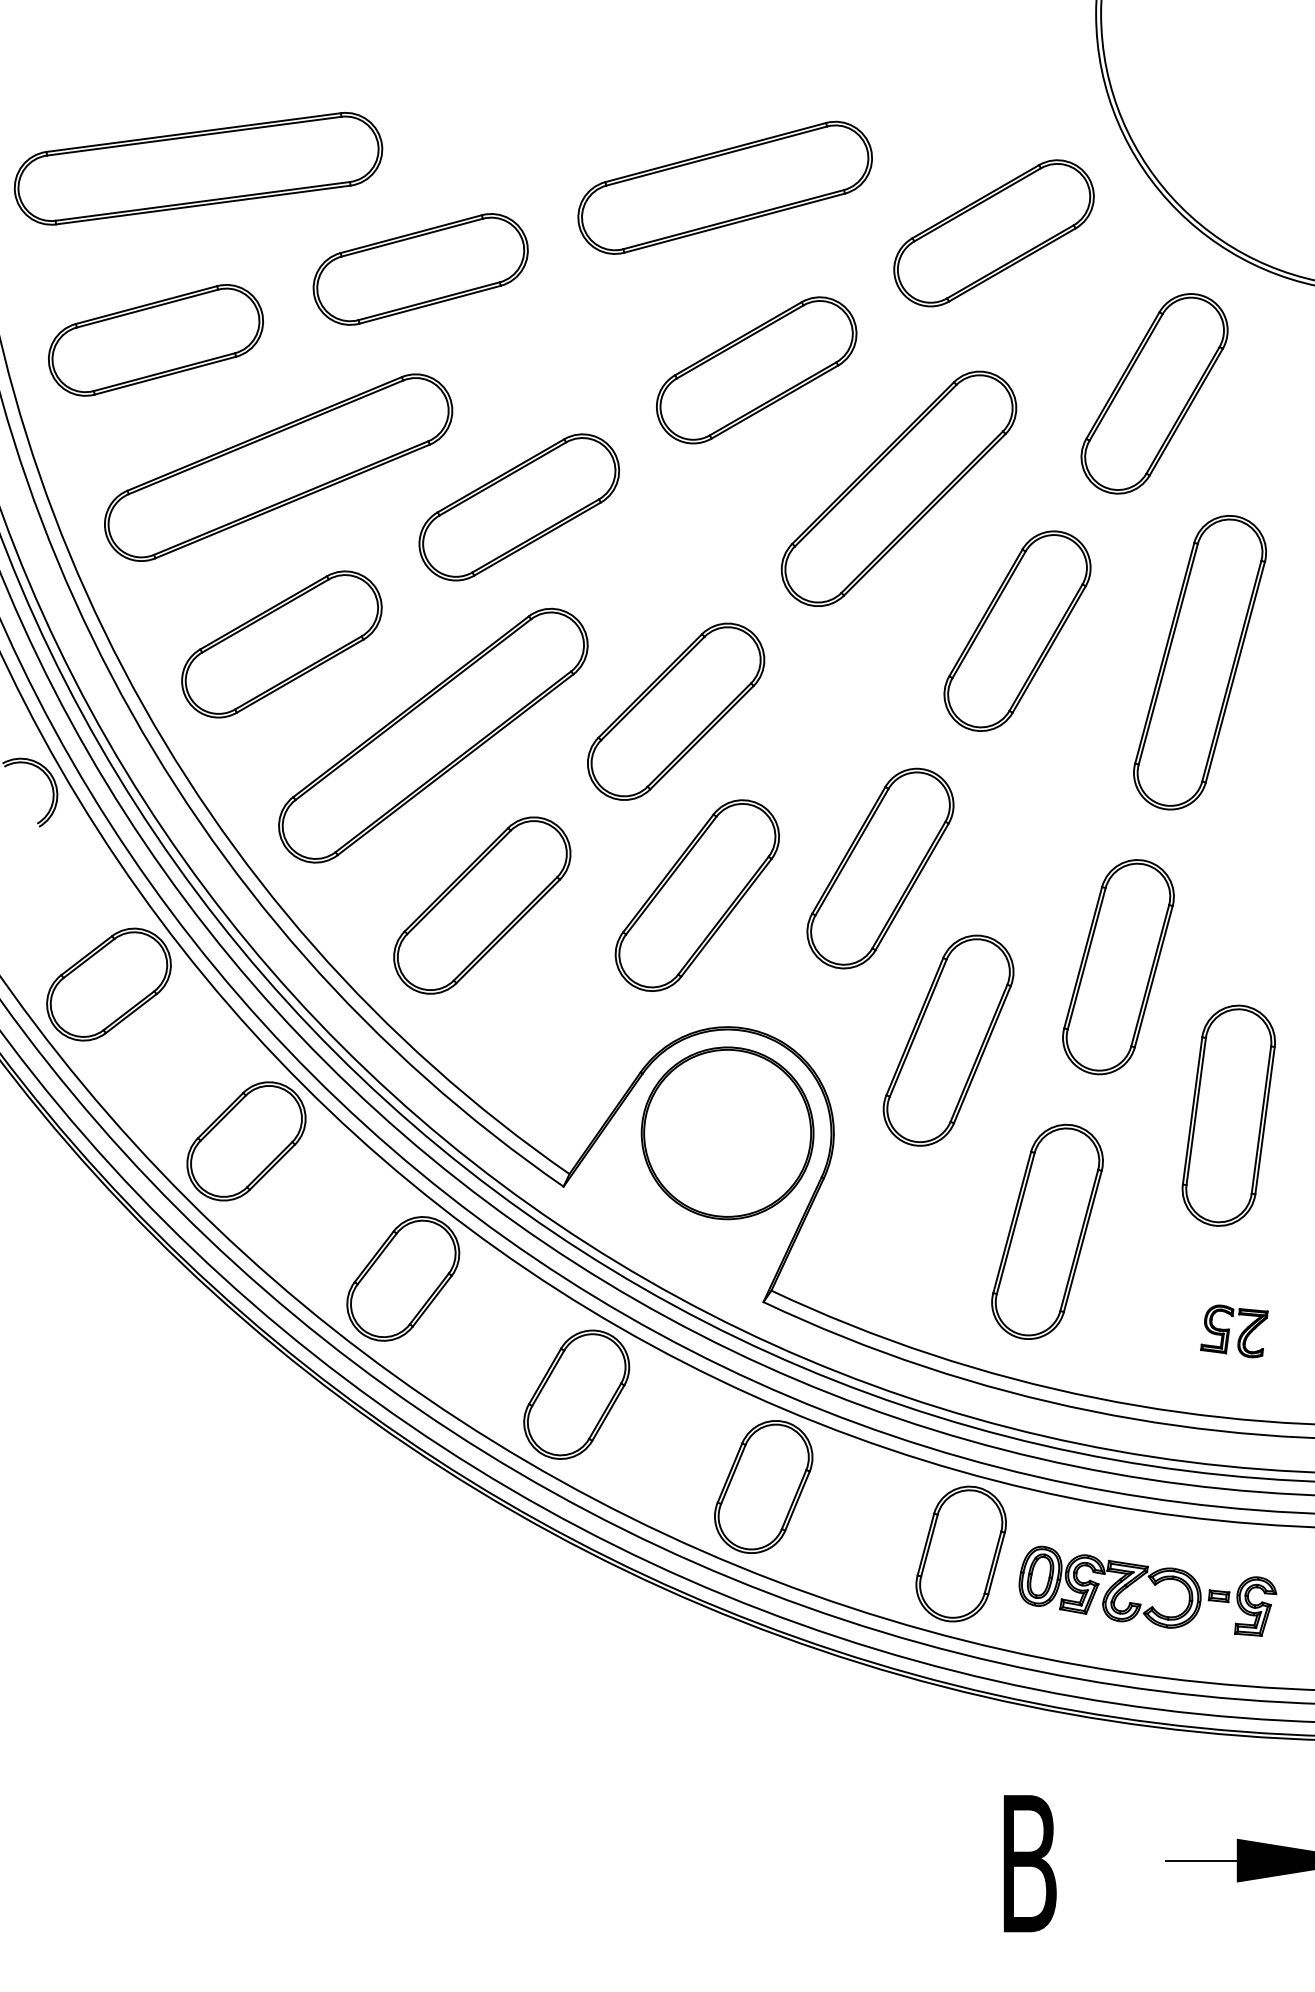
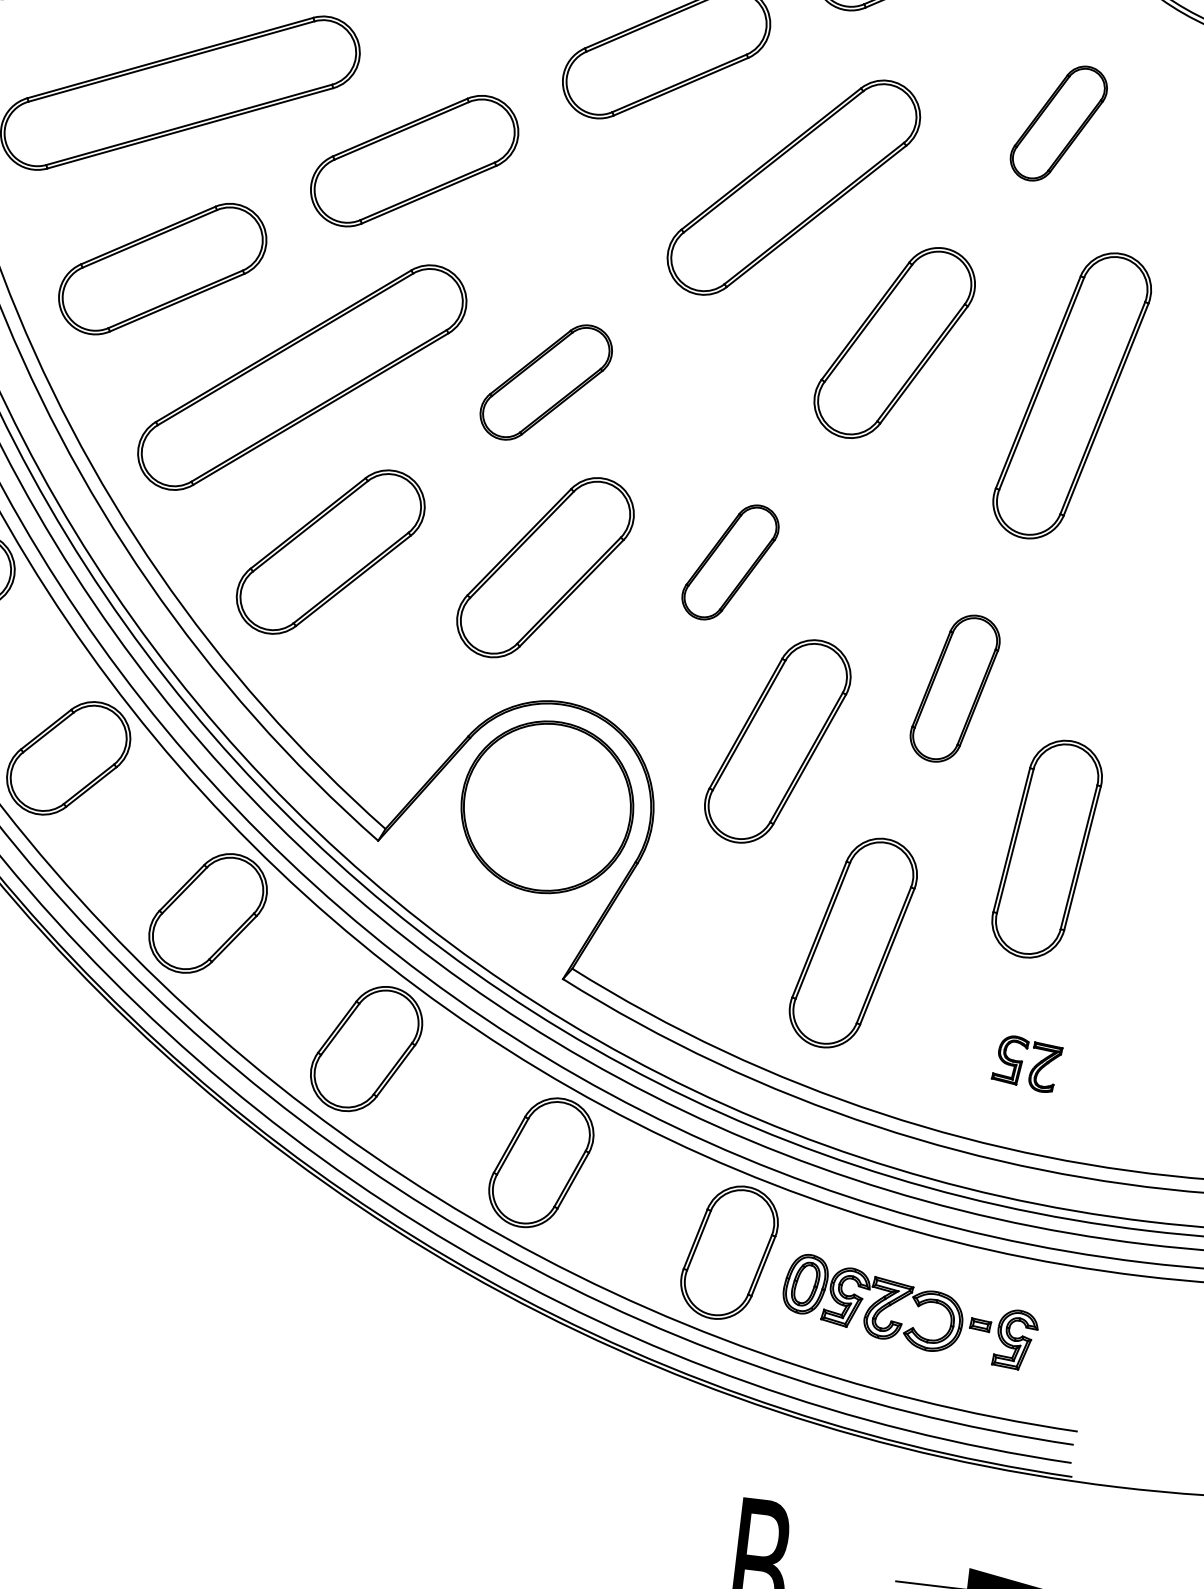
part: (1154, 393) -> (1058, 123), size x0.6
part: (676, 711) -> (546, 382), size x0.7
part: (880, 868) -> (730, 562), size x0.6
part: (1118, 967) -> (955, 688), size x0.7

